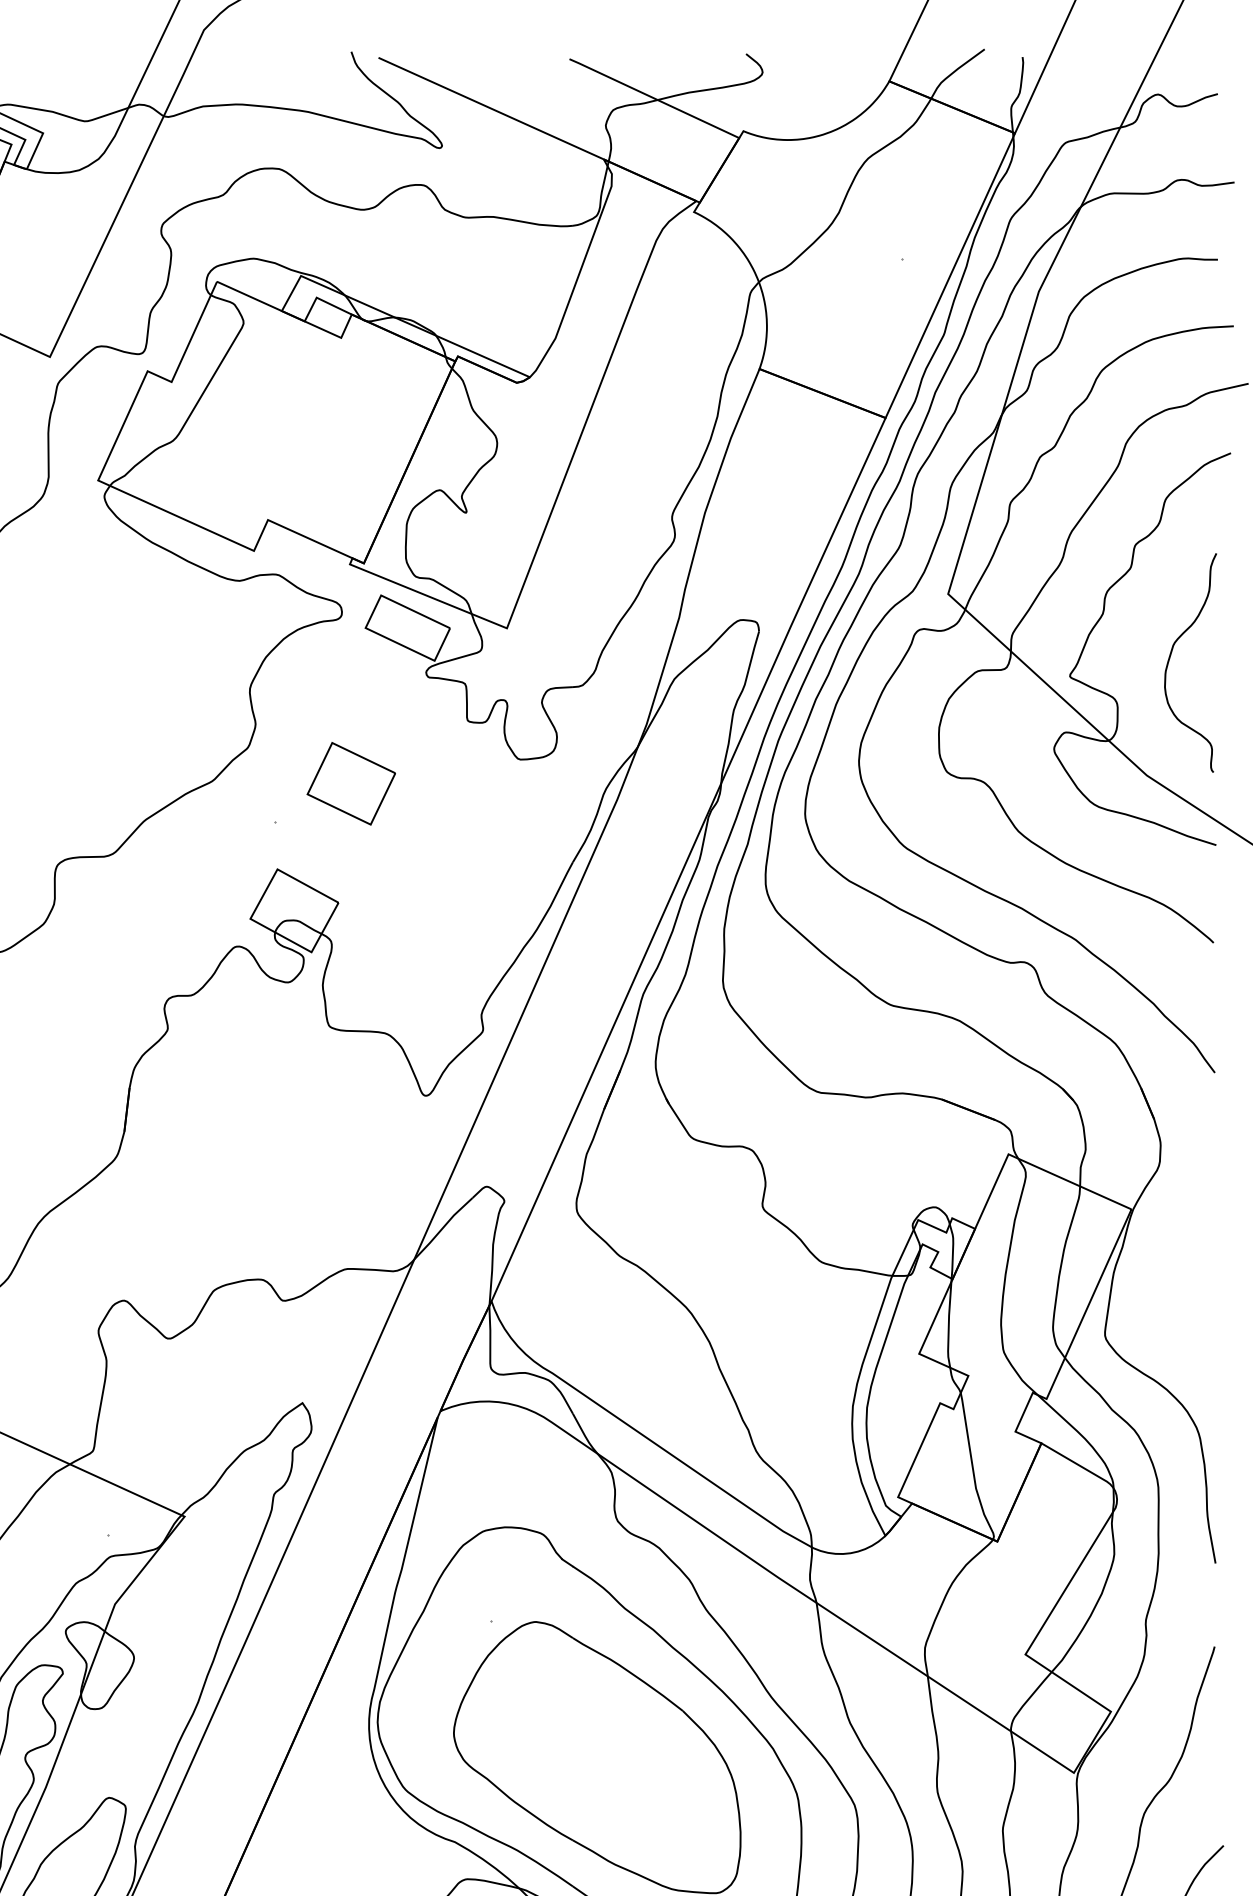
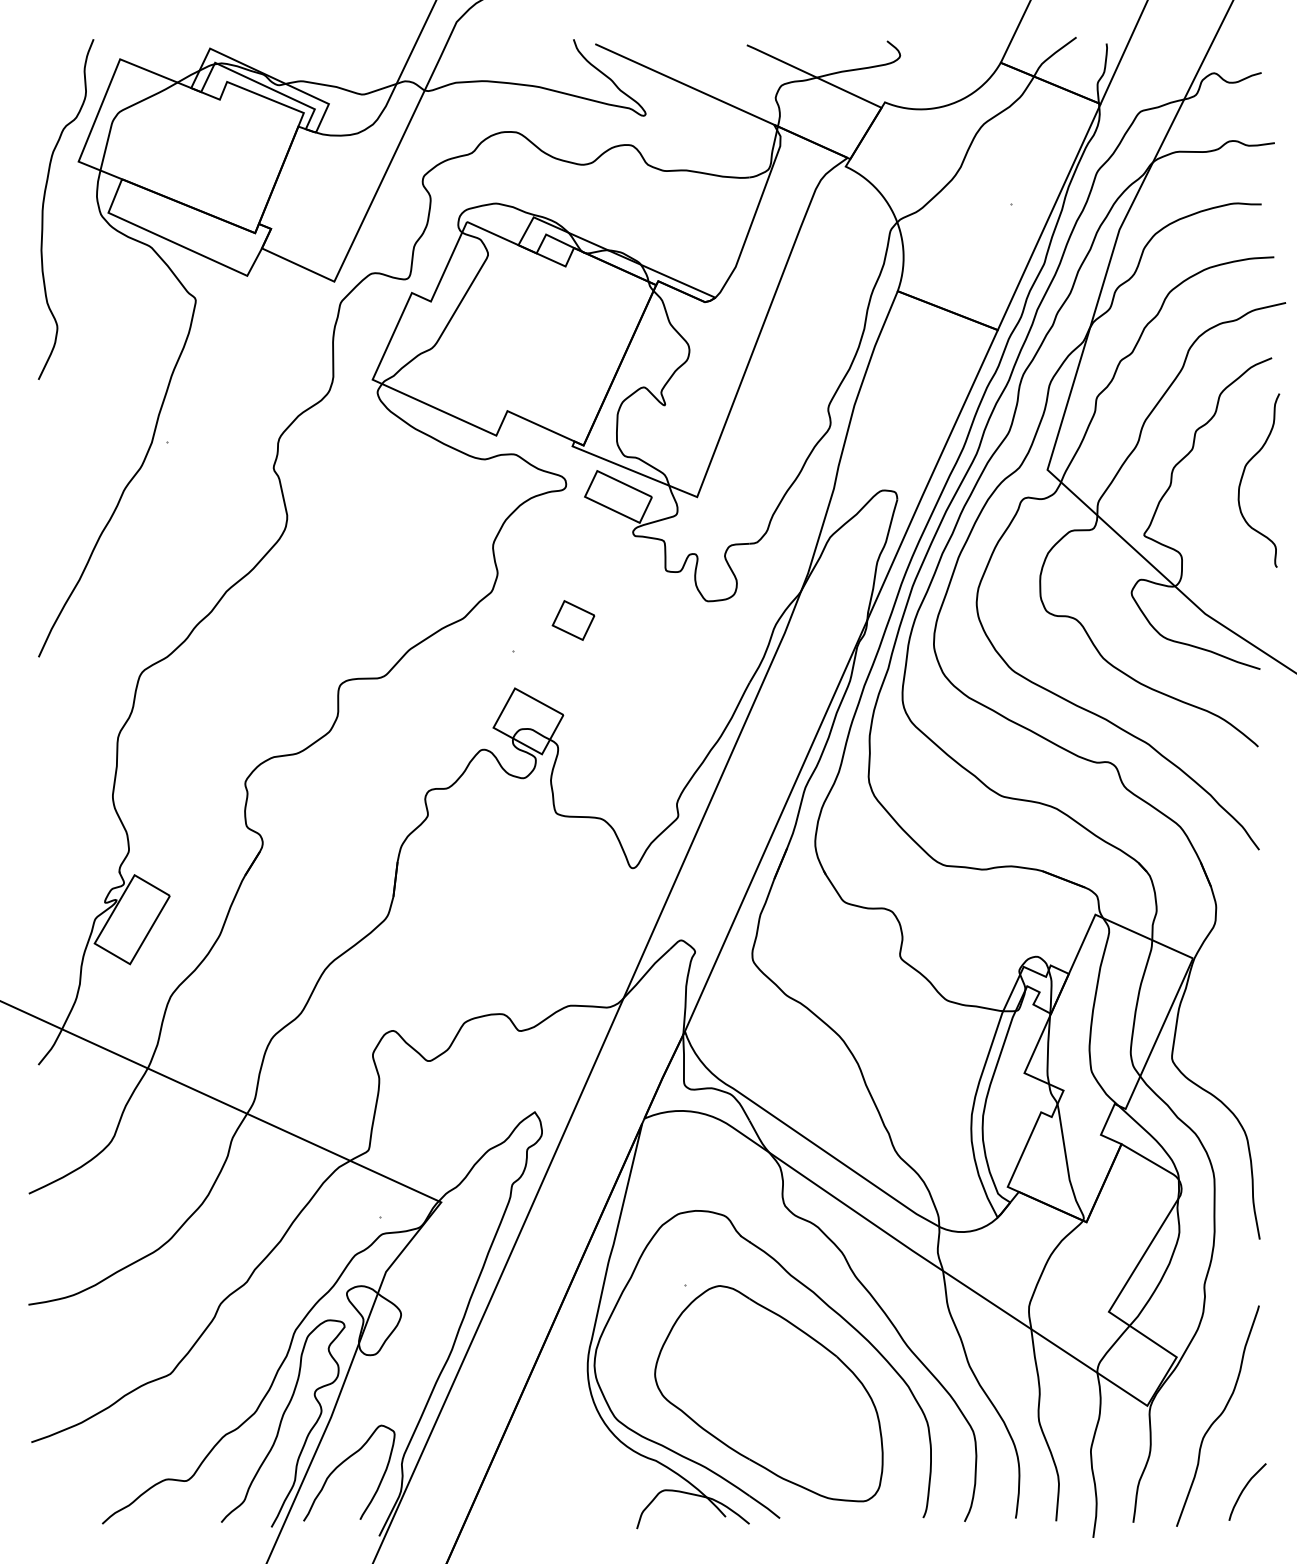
curve: (1171, 657) -> (1243, 476), moved
part: (351, 783) -> (573, 620), size x0.6

